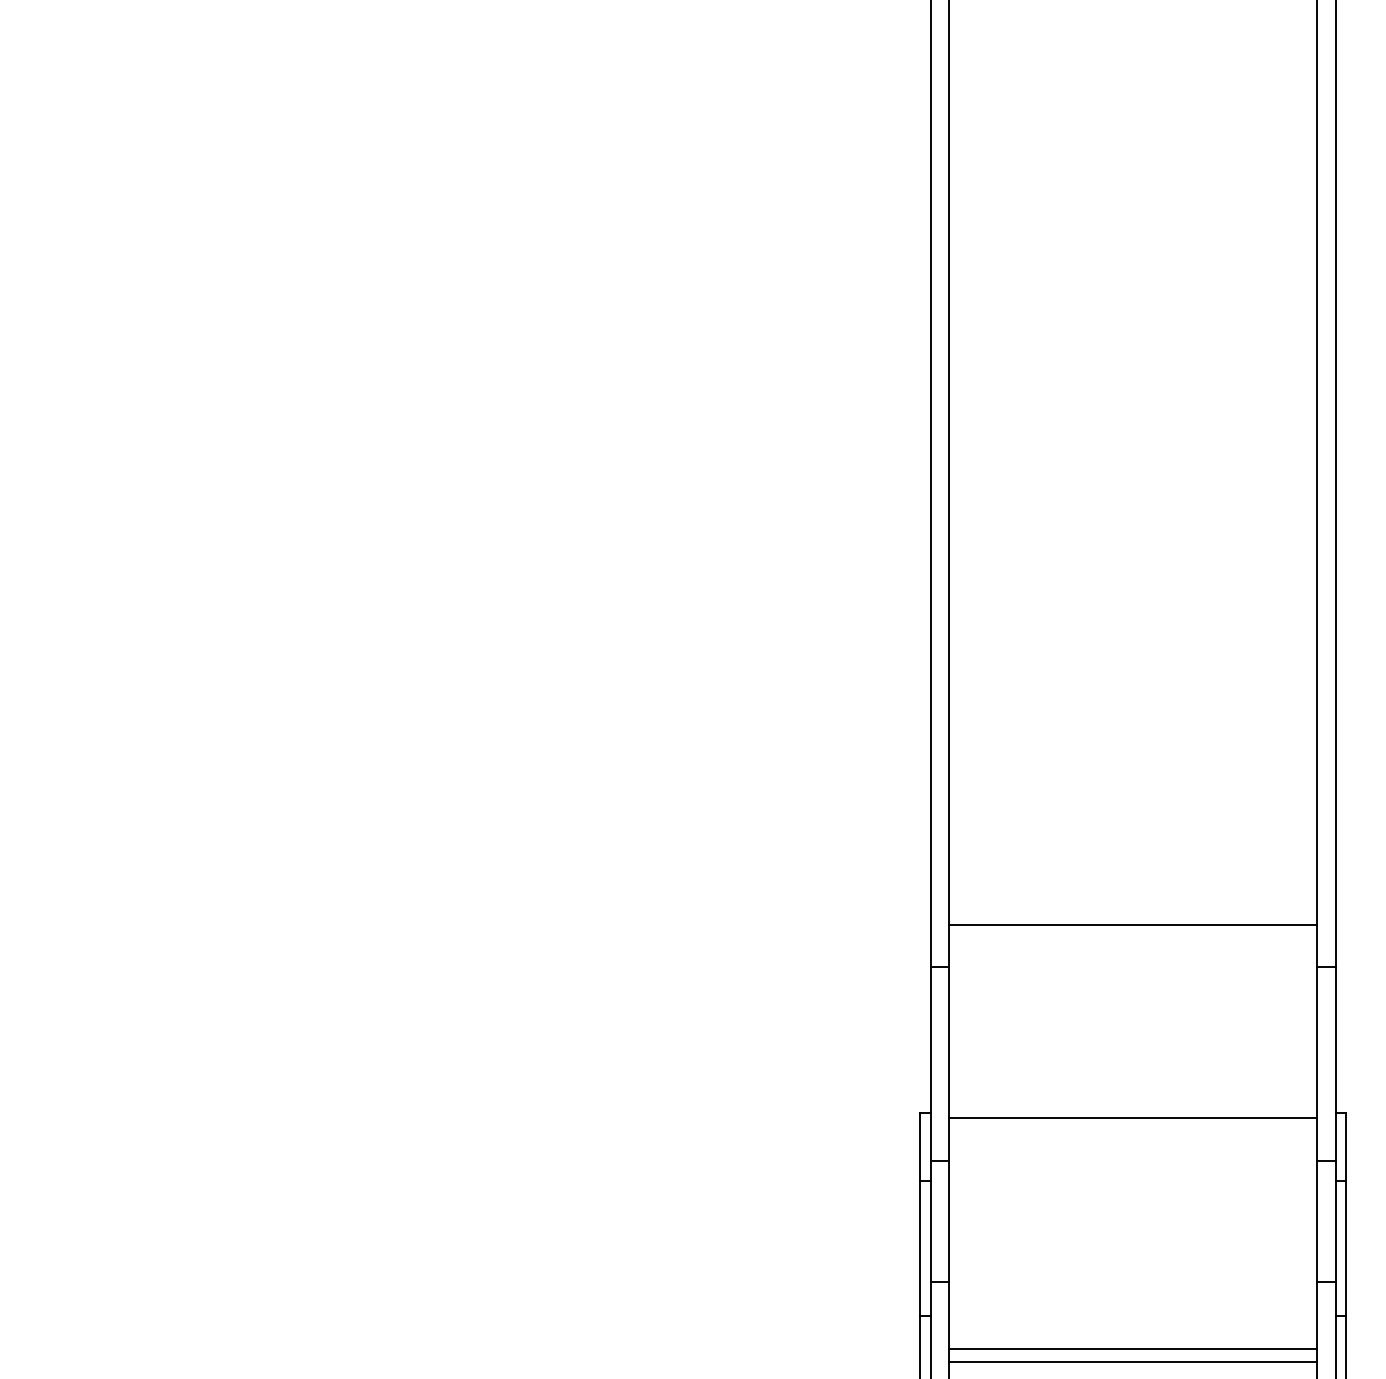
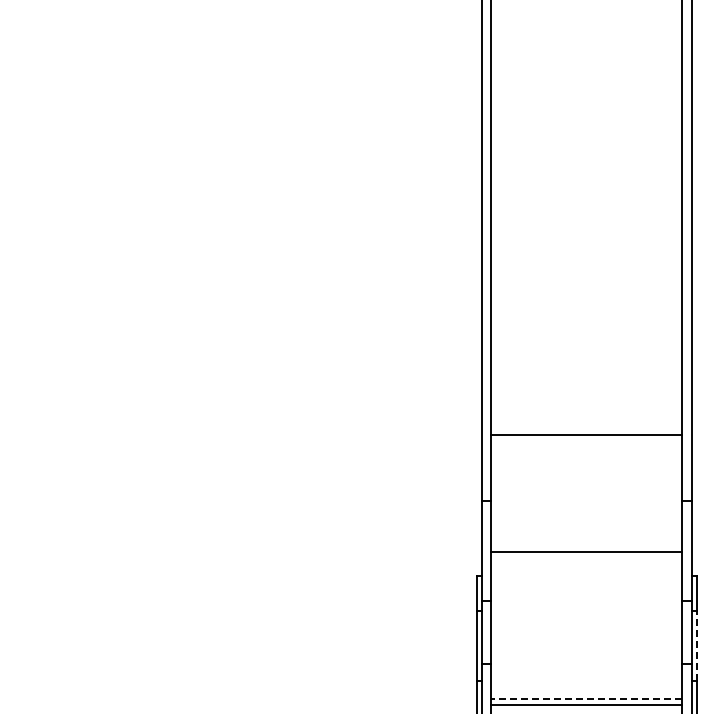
line: (1132, 924) -> (586, 434), moved
line: (1132, 1117) -> (586, 551), moved
line: (1346, 1248) -> (697, 646), solid -> dashed
line: (1132, 1348) -> (586, 698), solid -> dashed

